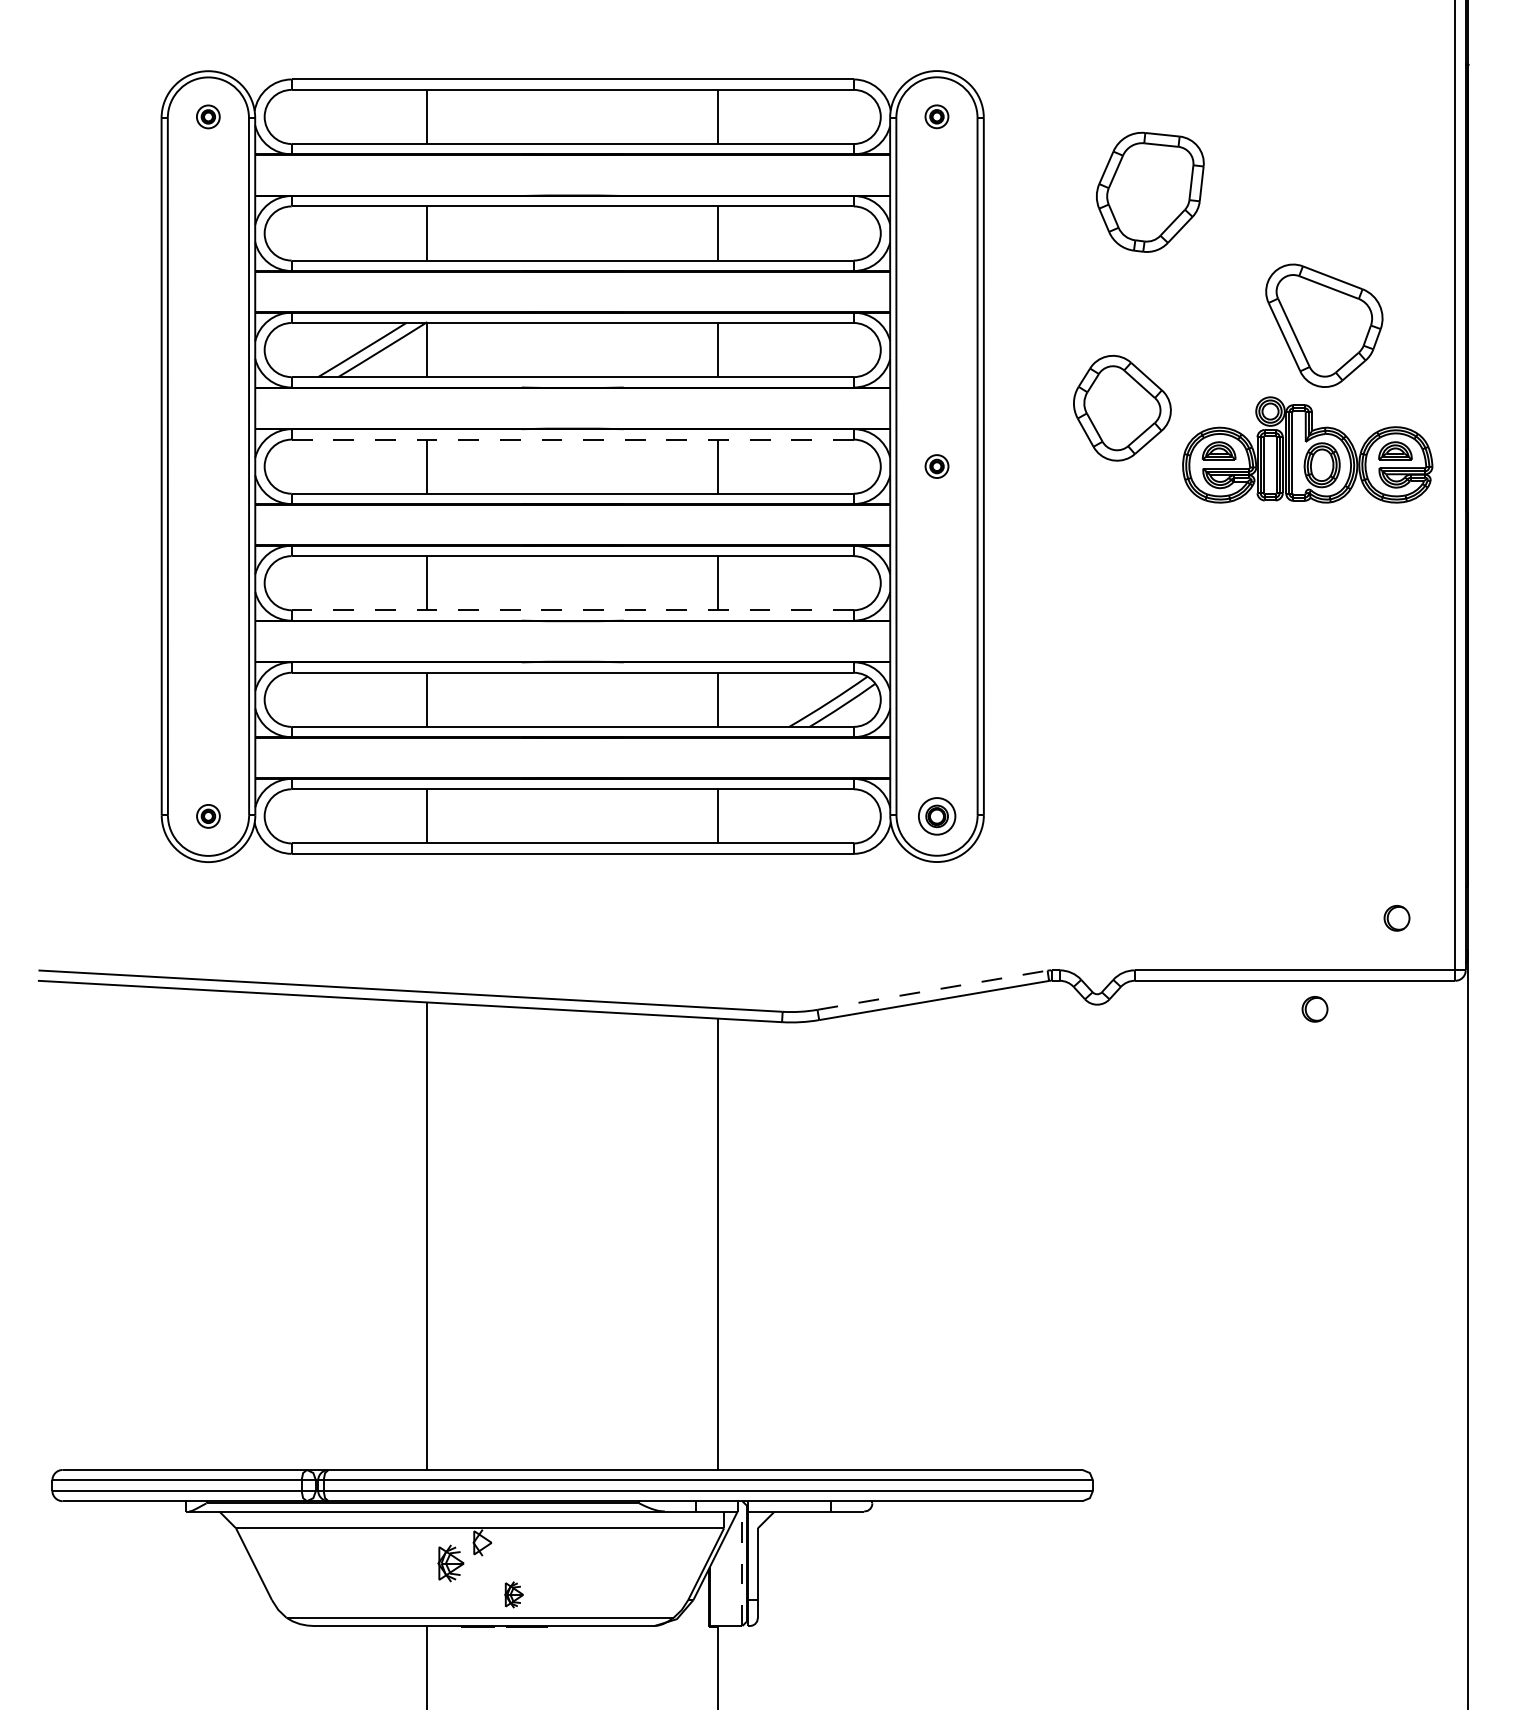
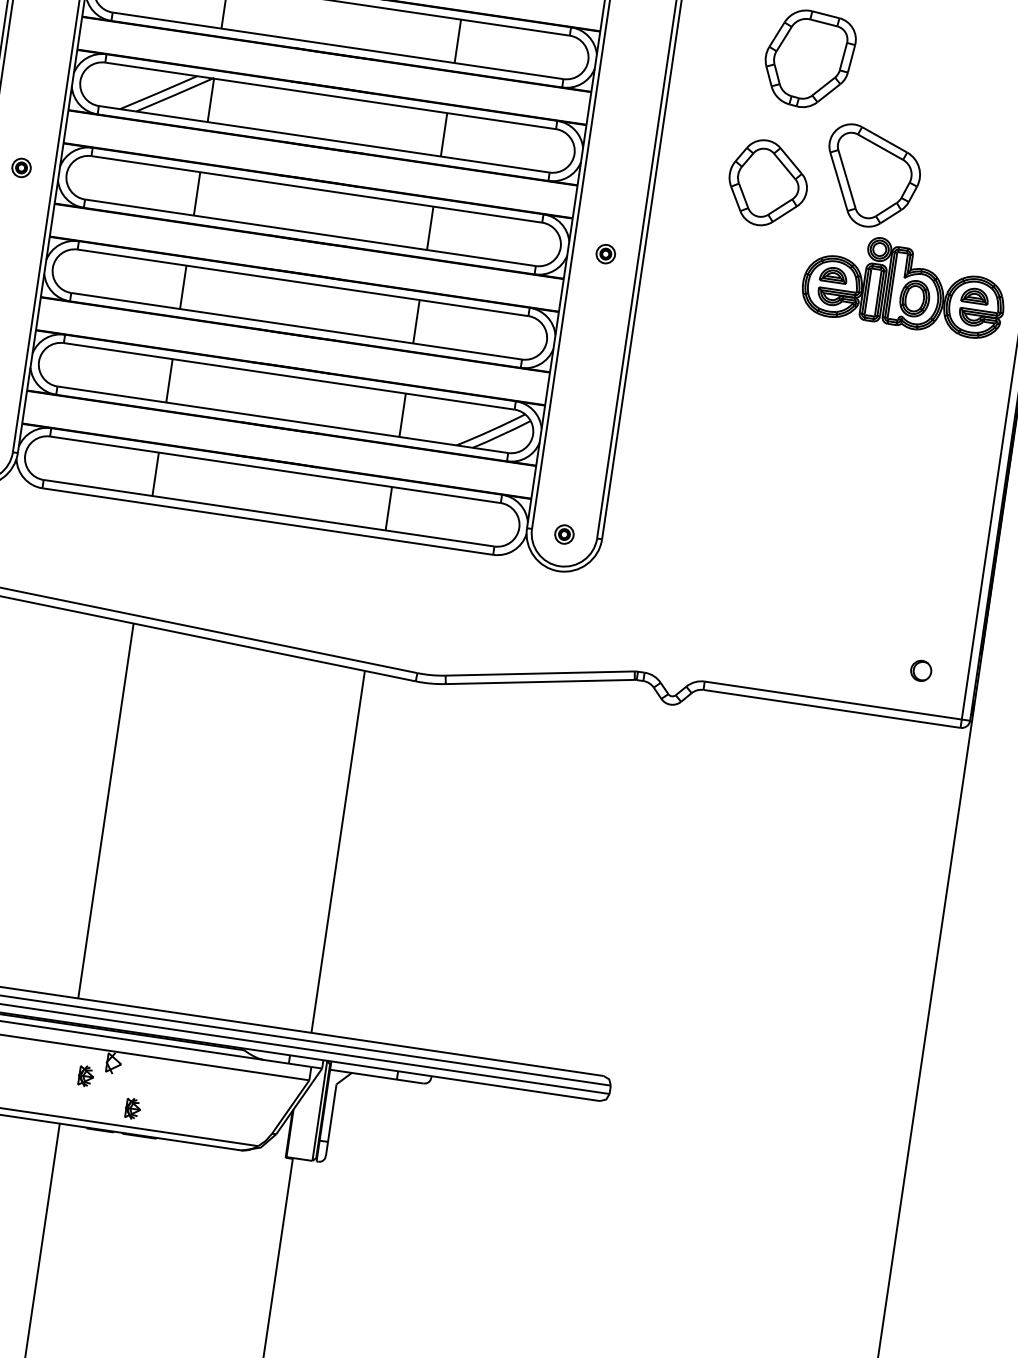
part: (1324, 325) -> (872, 177), moved
part: (1122, 407) -> (768, 183), moved
line: (572, 439) -> (316, 189), dashed -> solid
part: (208, 466) -> (21, 167), added
line: (573, 610) -> (297, 326), dashed -> solid
part: (936, 815) -> (564, 533), size x0.62
line: (932, 990) -> (540, 673), dashed -> solid
part: (1314, 1009) -> (844, 734), removed
part: (450, 1563) -> (85, 1076), size x0.71
line: (742, 1563) -> (319, 1110), dashed -> solid

